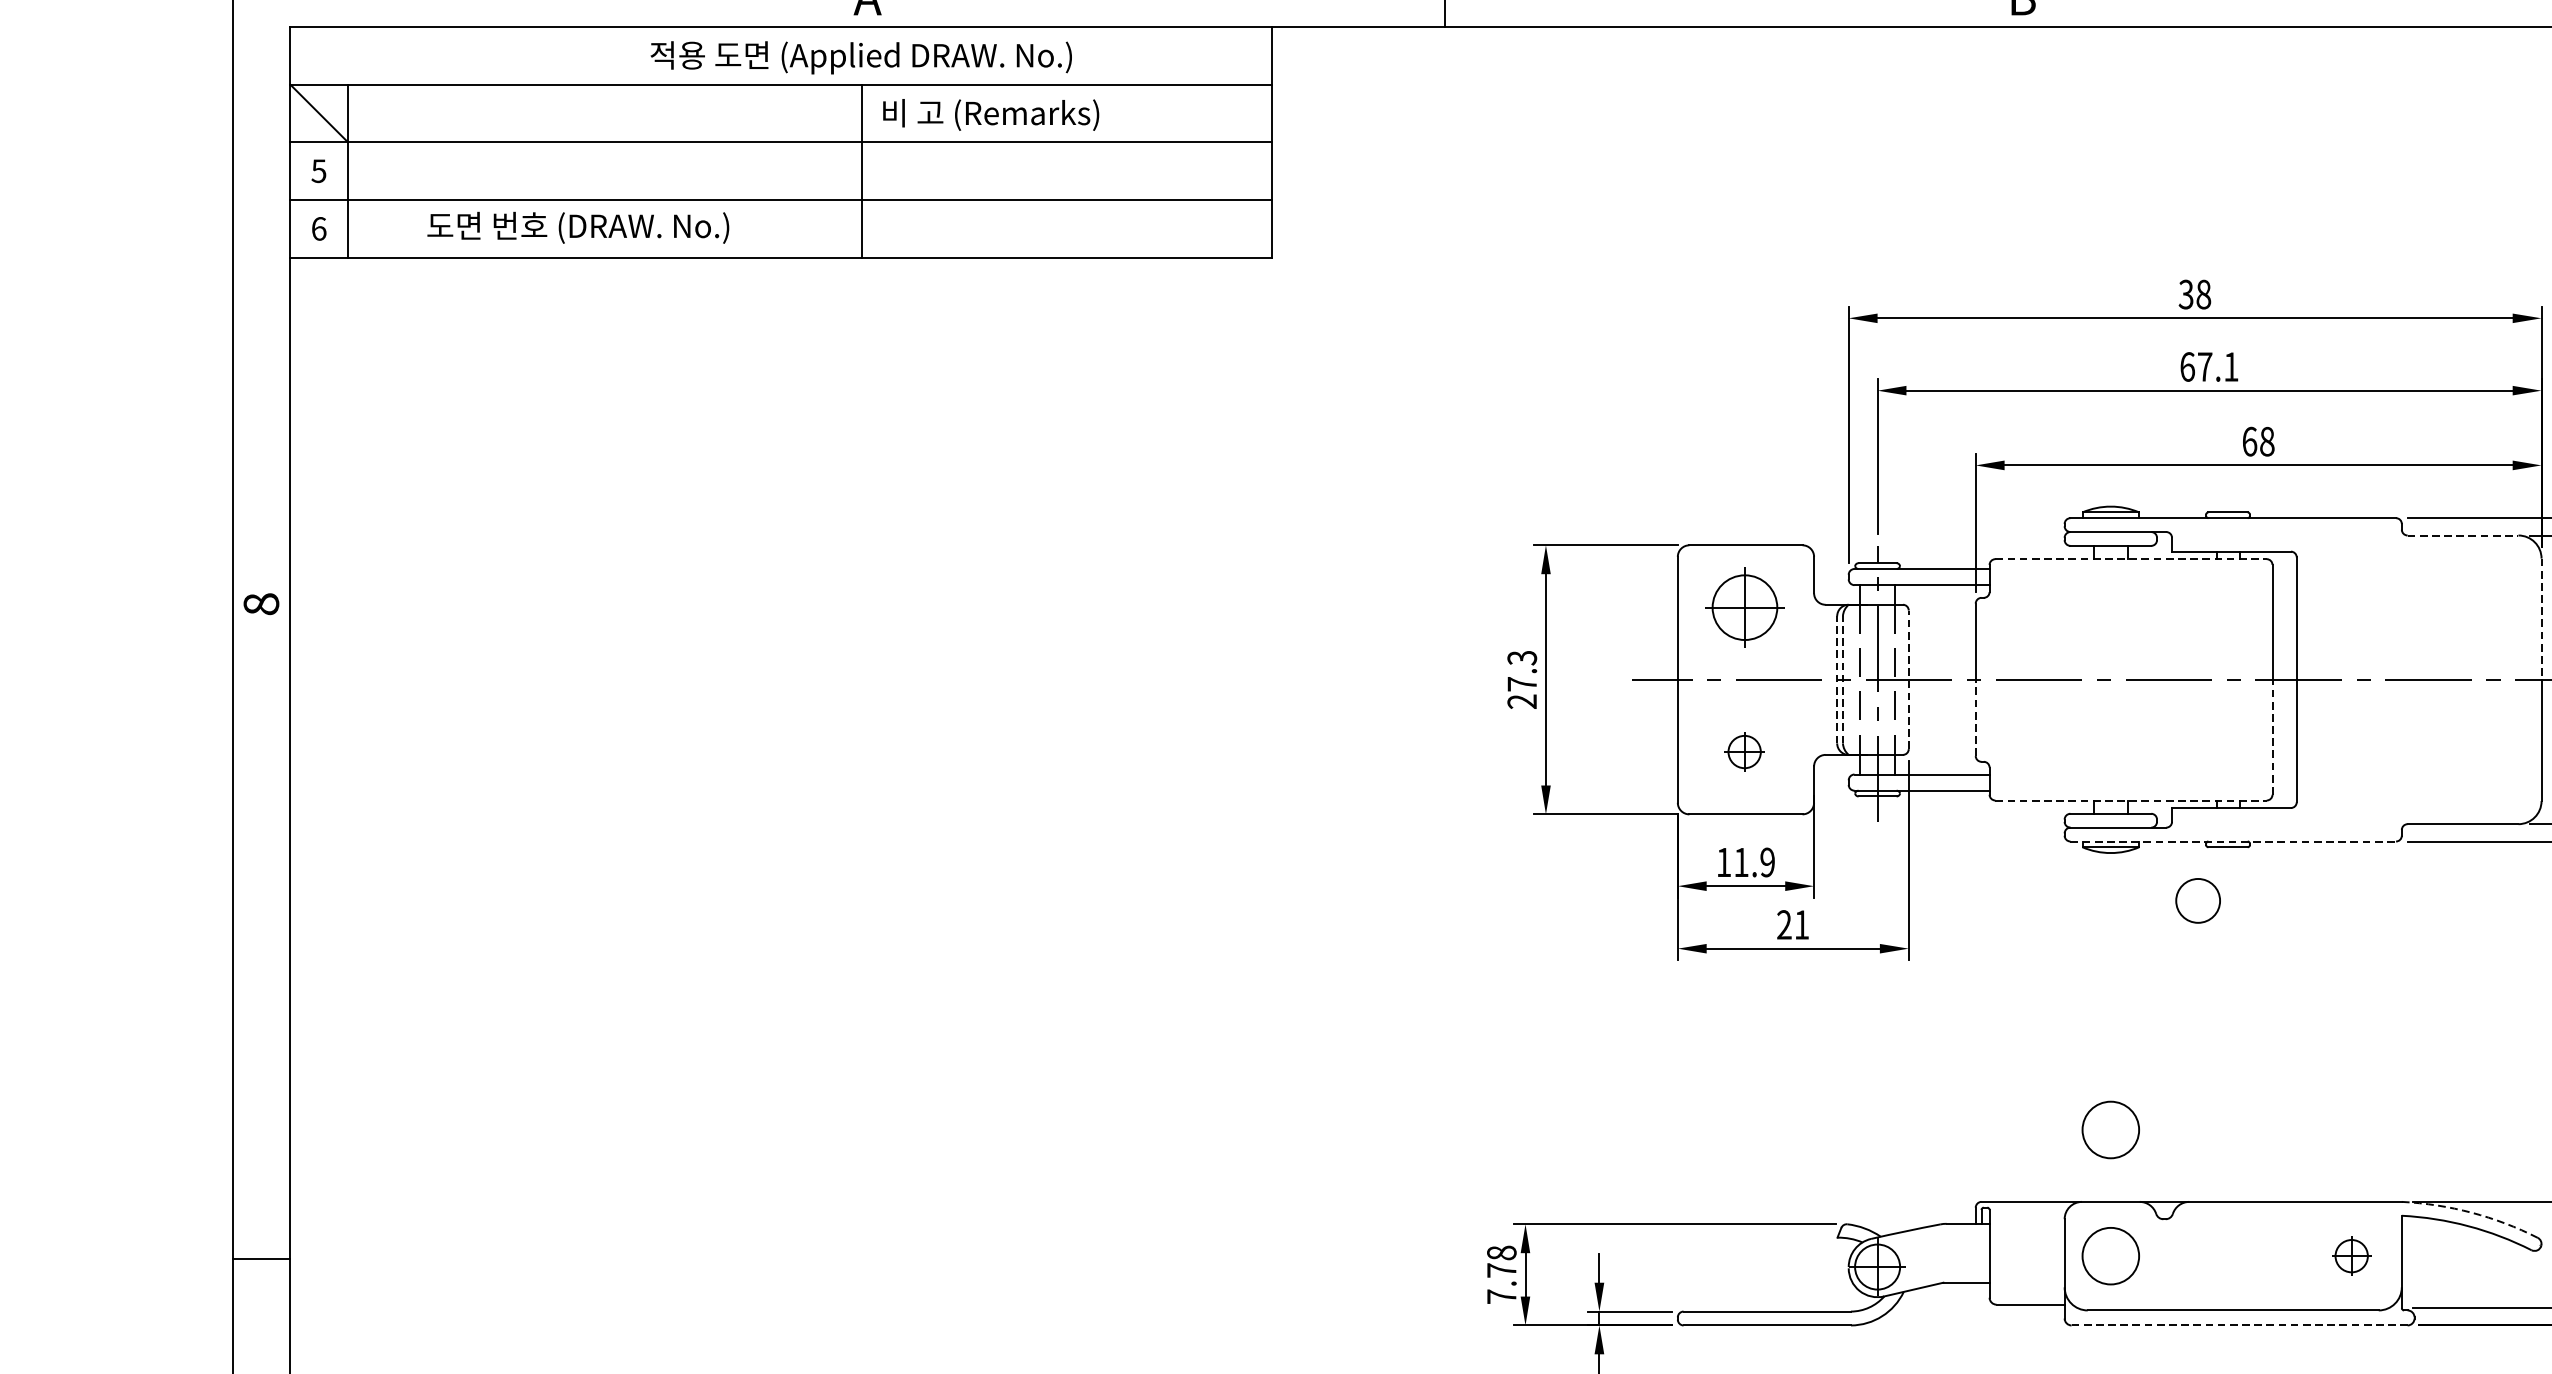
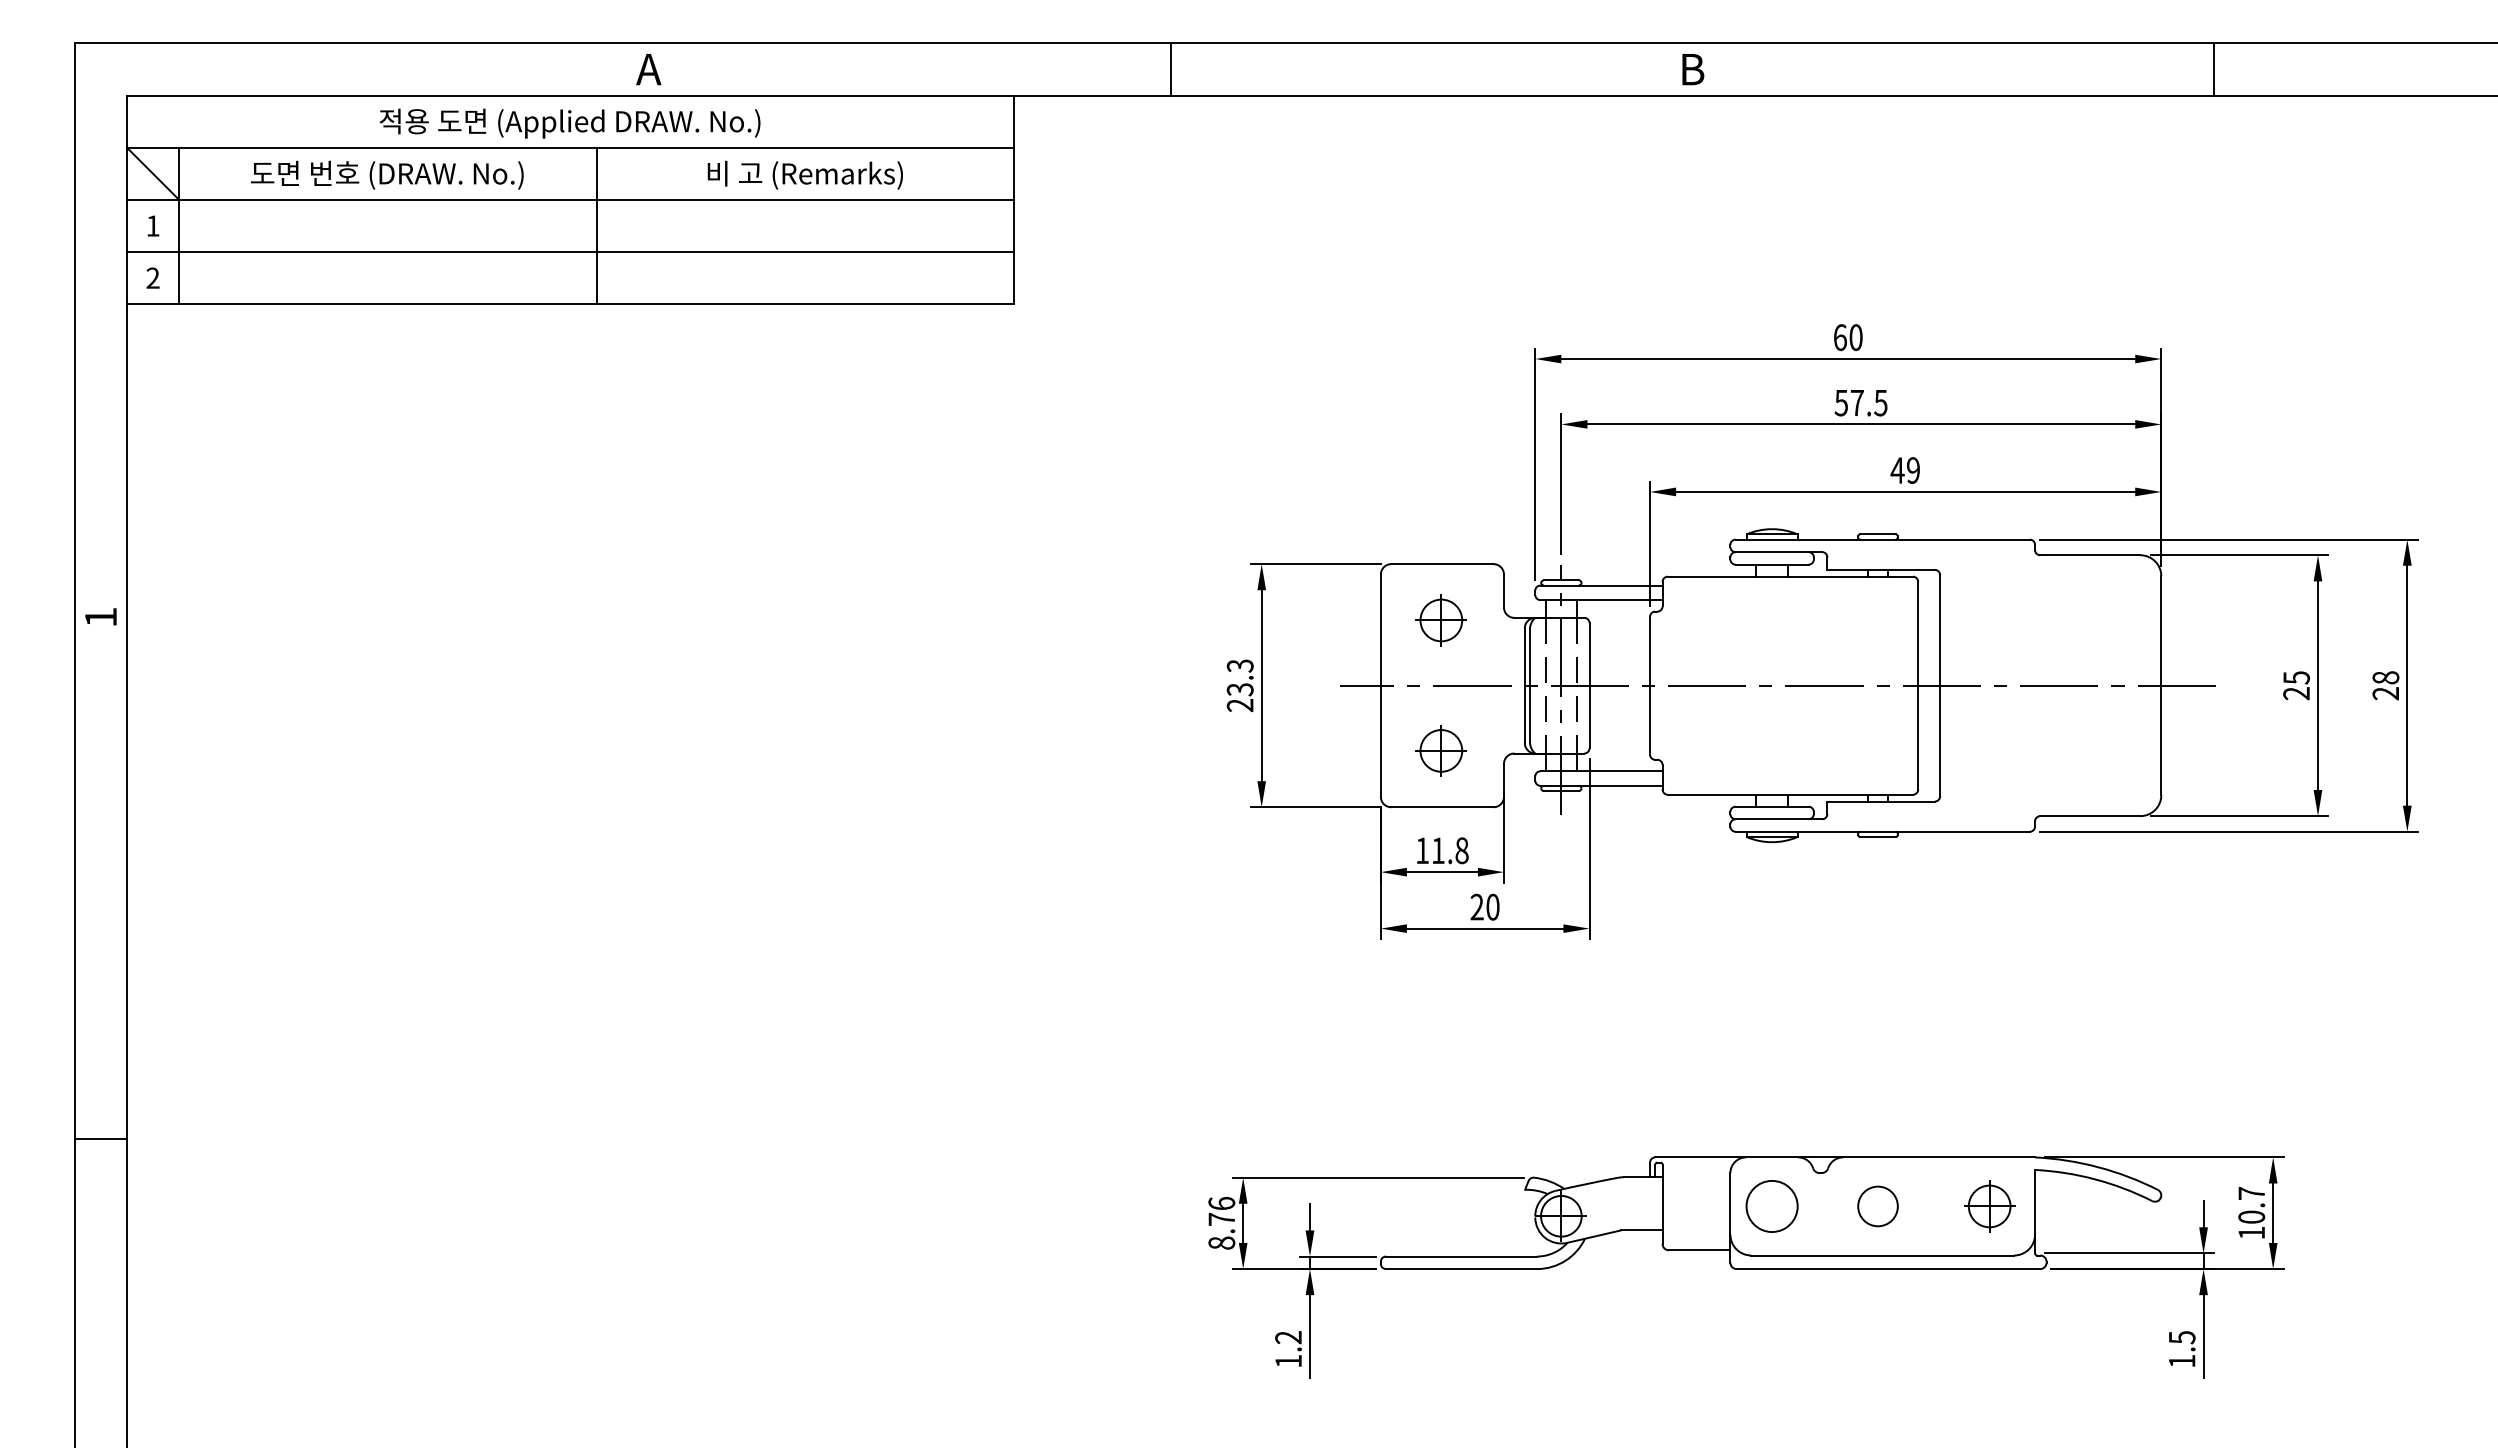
text: (860, 57) -> (569, 123), moved
text: (990, 114) -> (804, 174), moved
text: (318, 170) -> (152, 225), 5 -> 1
line: (861, 170) -> (596, 225), moved
text: (578, 226) -> (387, 174), moved
text: (318, 228) -> (152, 277), 6 -> 2
text: (2194, 294) -> (1847, 337), 38 -> 60
text: (2208, 366) -> (1860, 402), 67.1 -> 57.5
text: (2258, 441) -> (1905, 470), 68 -> 49
line: (2463, 535) -> (2090, 555), dashed -> solid
line: (2131, 558) -> (1790, 576), dashed -> solid
text: (261, 604) -> (101, 617), 8 -> 1
part: (1743, 607) -> (1440, 620), size x0.71
line: (2541, 618) -> (2161, 630), dashed -> solid
line: (1836, 679) -> (1524, 685), dashed -> solid
line: (1843, 679) -> (1530, 685), dashed -> solid
line: (1908, 679) -> (1589, 685), dashed -> solid
text: (1521, 684) -> (1239, 689), 27.3 -> 23.3
line: (1976, 717) -> (1650, 719), dashed -> solid
line: (2272, 737) -> (1918, 737), dashed -> solid
part: (1743, 751) -> (1440, 750), size x1.43
line: (2131, 800) -> (1790, 794), dashed -> solid
line: (2234, 841) -> (1883, 831), dashed -> solid
text: (1767, 862) -> (1461, 850), 11.9 -> 11.8
circle: (2197, 900) -> (1877, 1206), moved
text: (1801, 924) -> (1492, 906), 21 -> 20
circle: (2110, 1130) -> (1771, 1092), removed
arc: (2472, 1213) -> (2098, 1167), dashed -> solid
part: (2351, 1256) -> (1989, 1206), size x1.43
line: (260, 1259) -> (100, 1139), moved
text: (1501, 1275) -> (1221, 1223), 7.78 -> 8.76
line: (2239, 1325) -> (1888, 1269), dashed -> solid

